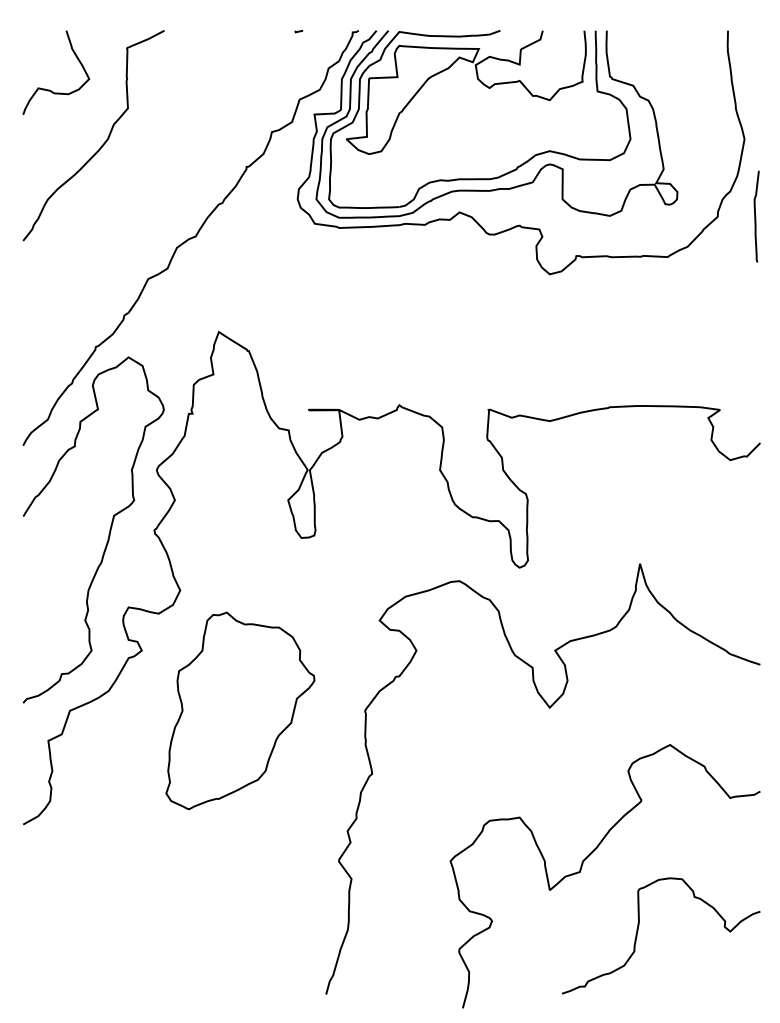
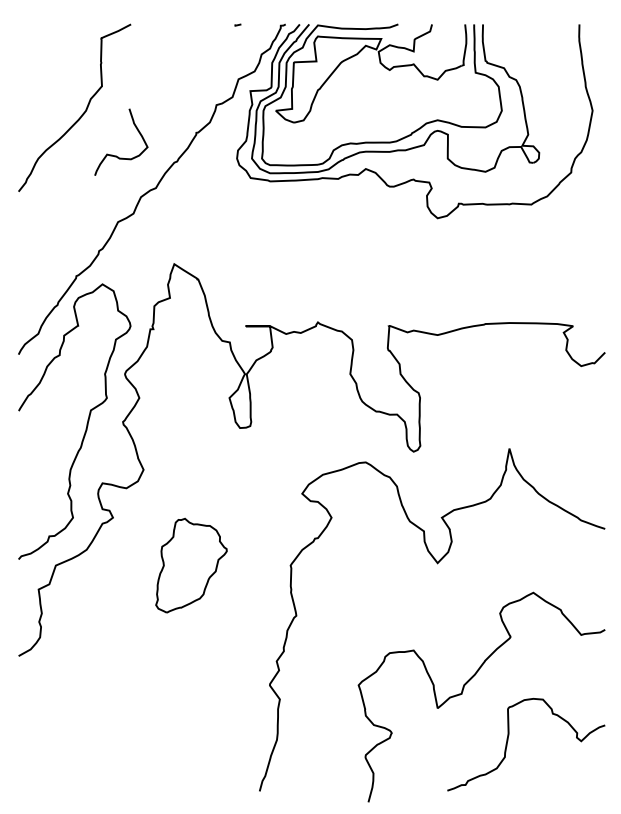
curve: (49, 89) -> (115, 155), moved
curve: (756, 216) -> (602, 172), removed
part: (240, 710) -> (191, 565), size x0.6

